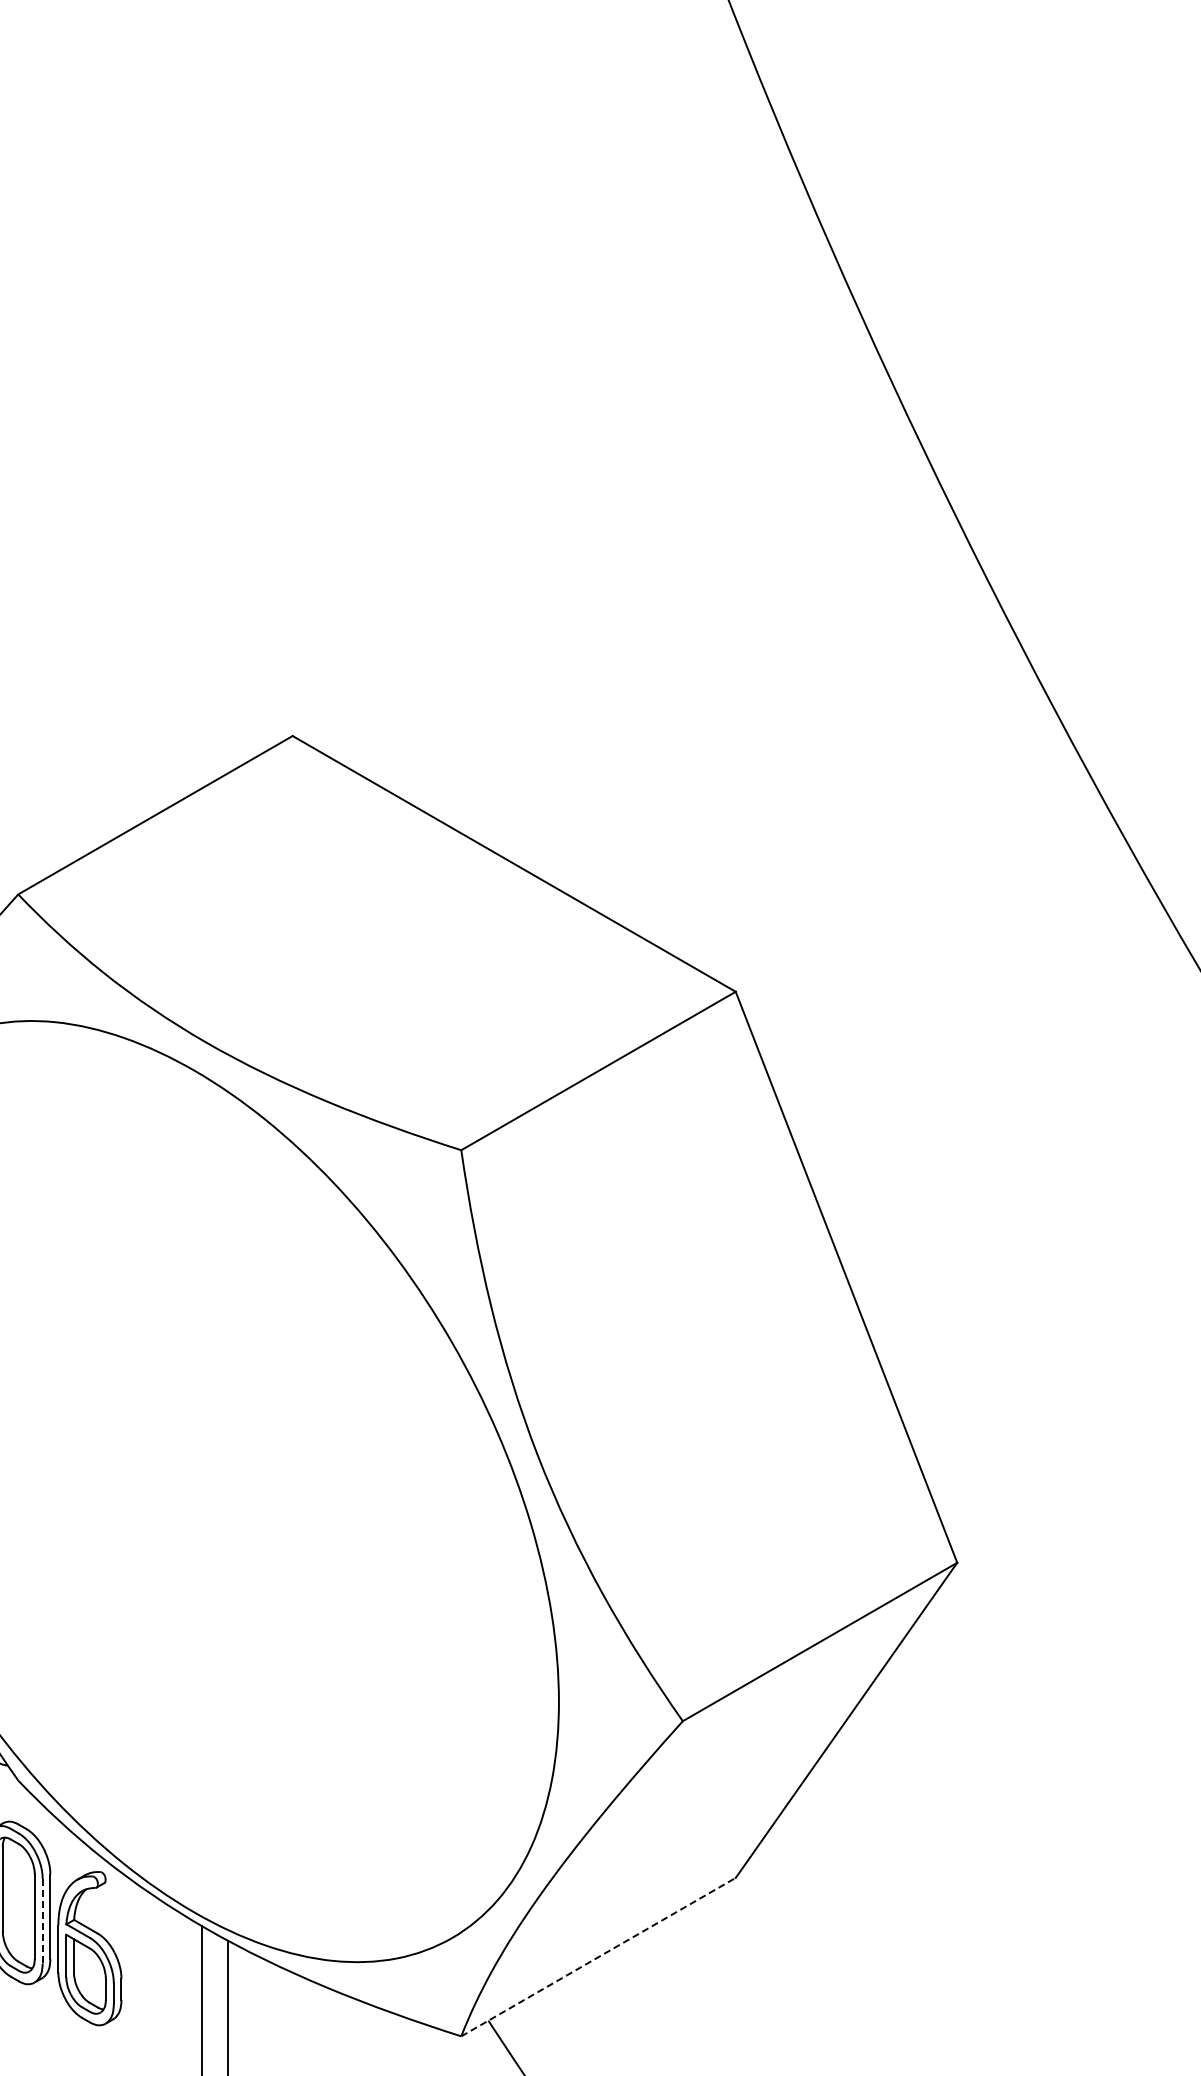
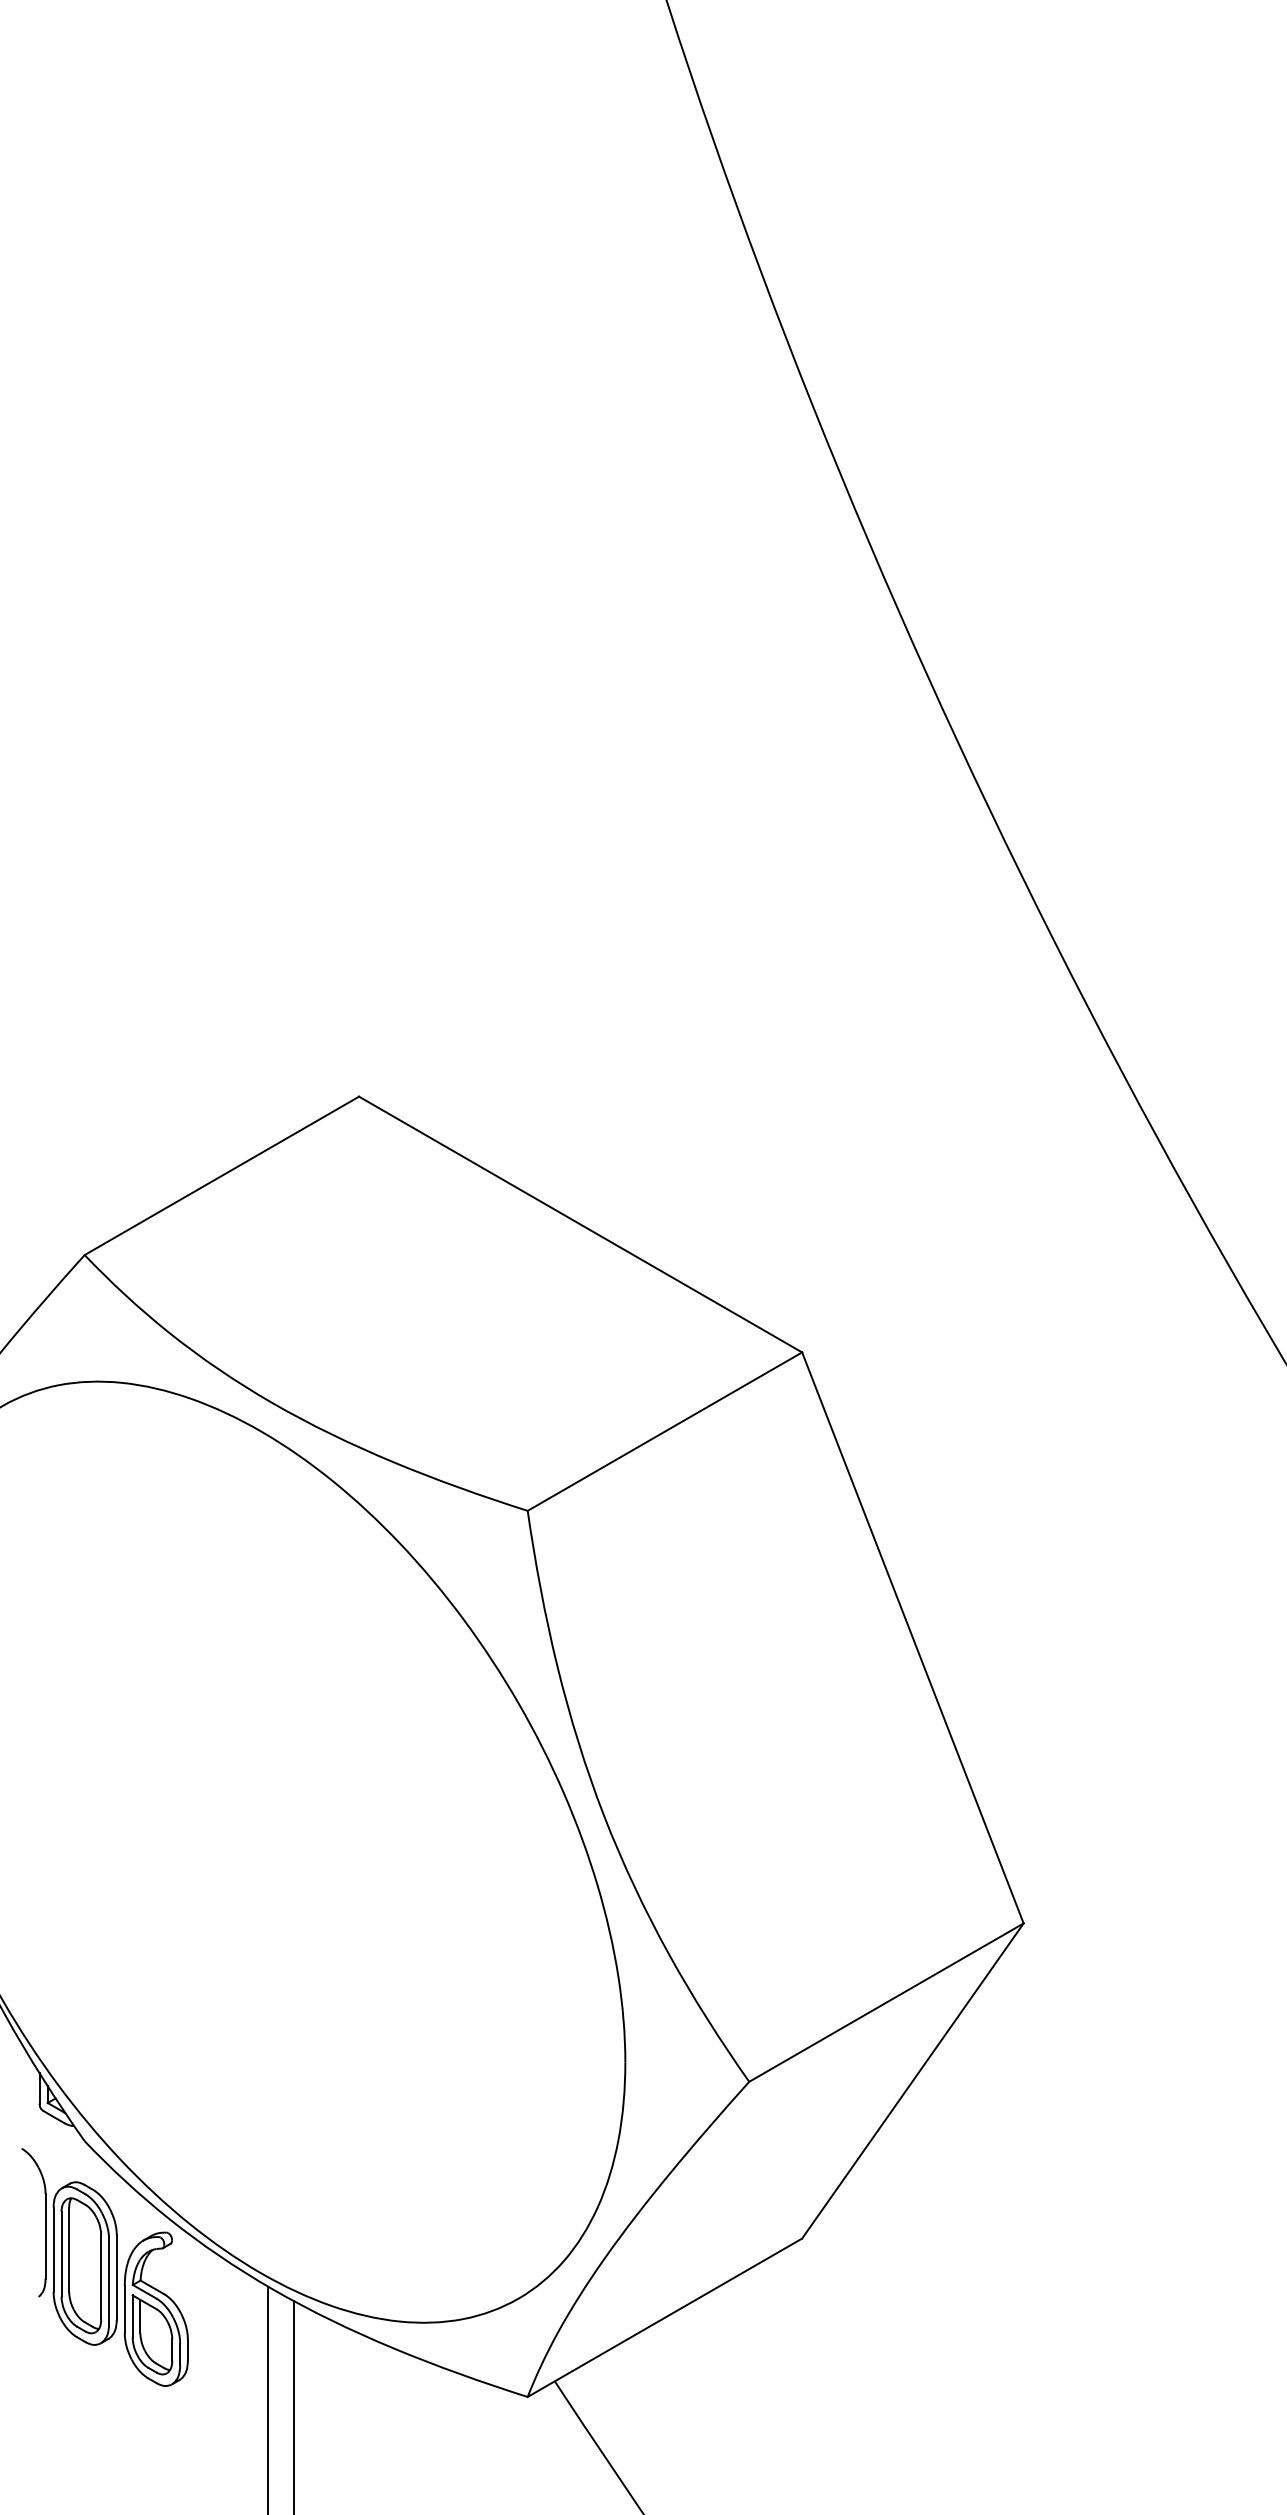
line: (43, 1920) -> (109, 2281), dashed -> solid
line: (599, 1956) -> (665, 2317), dashed -> solid

